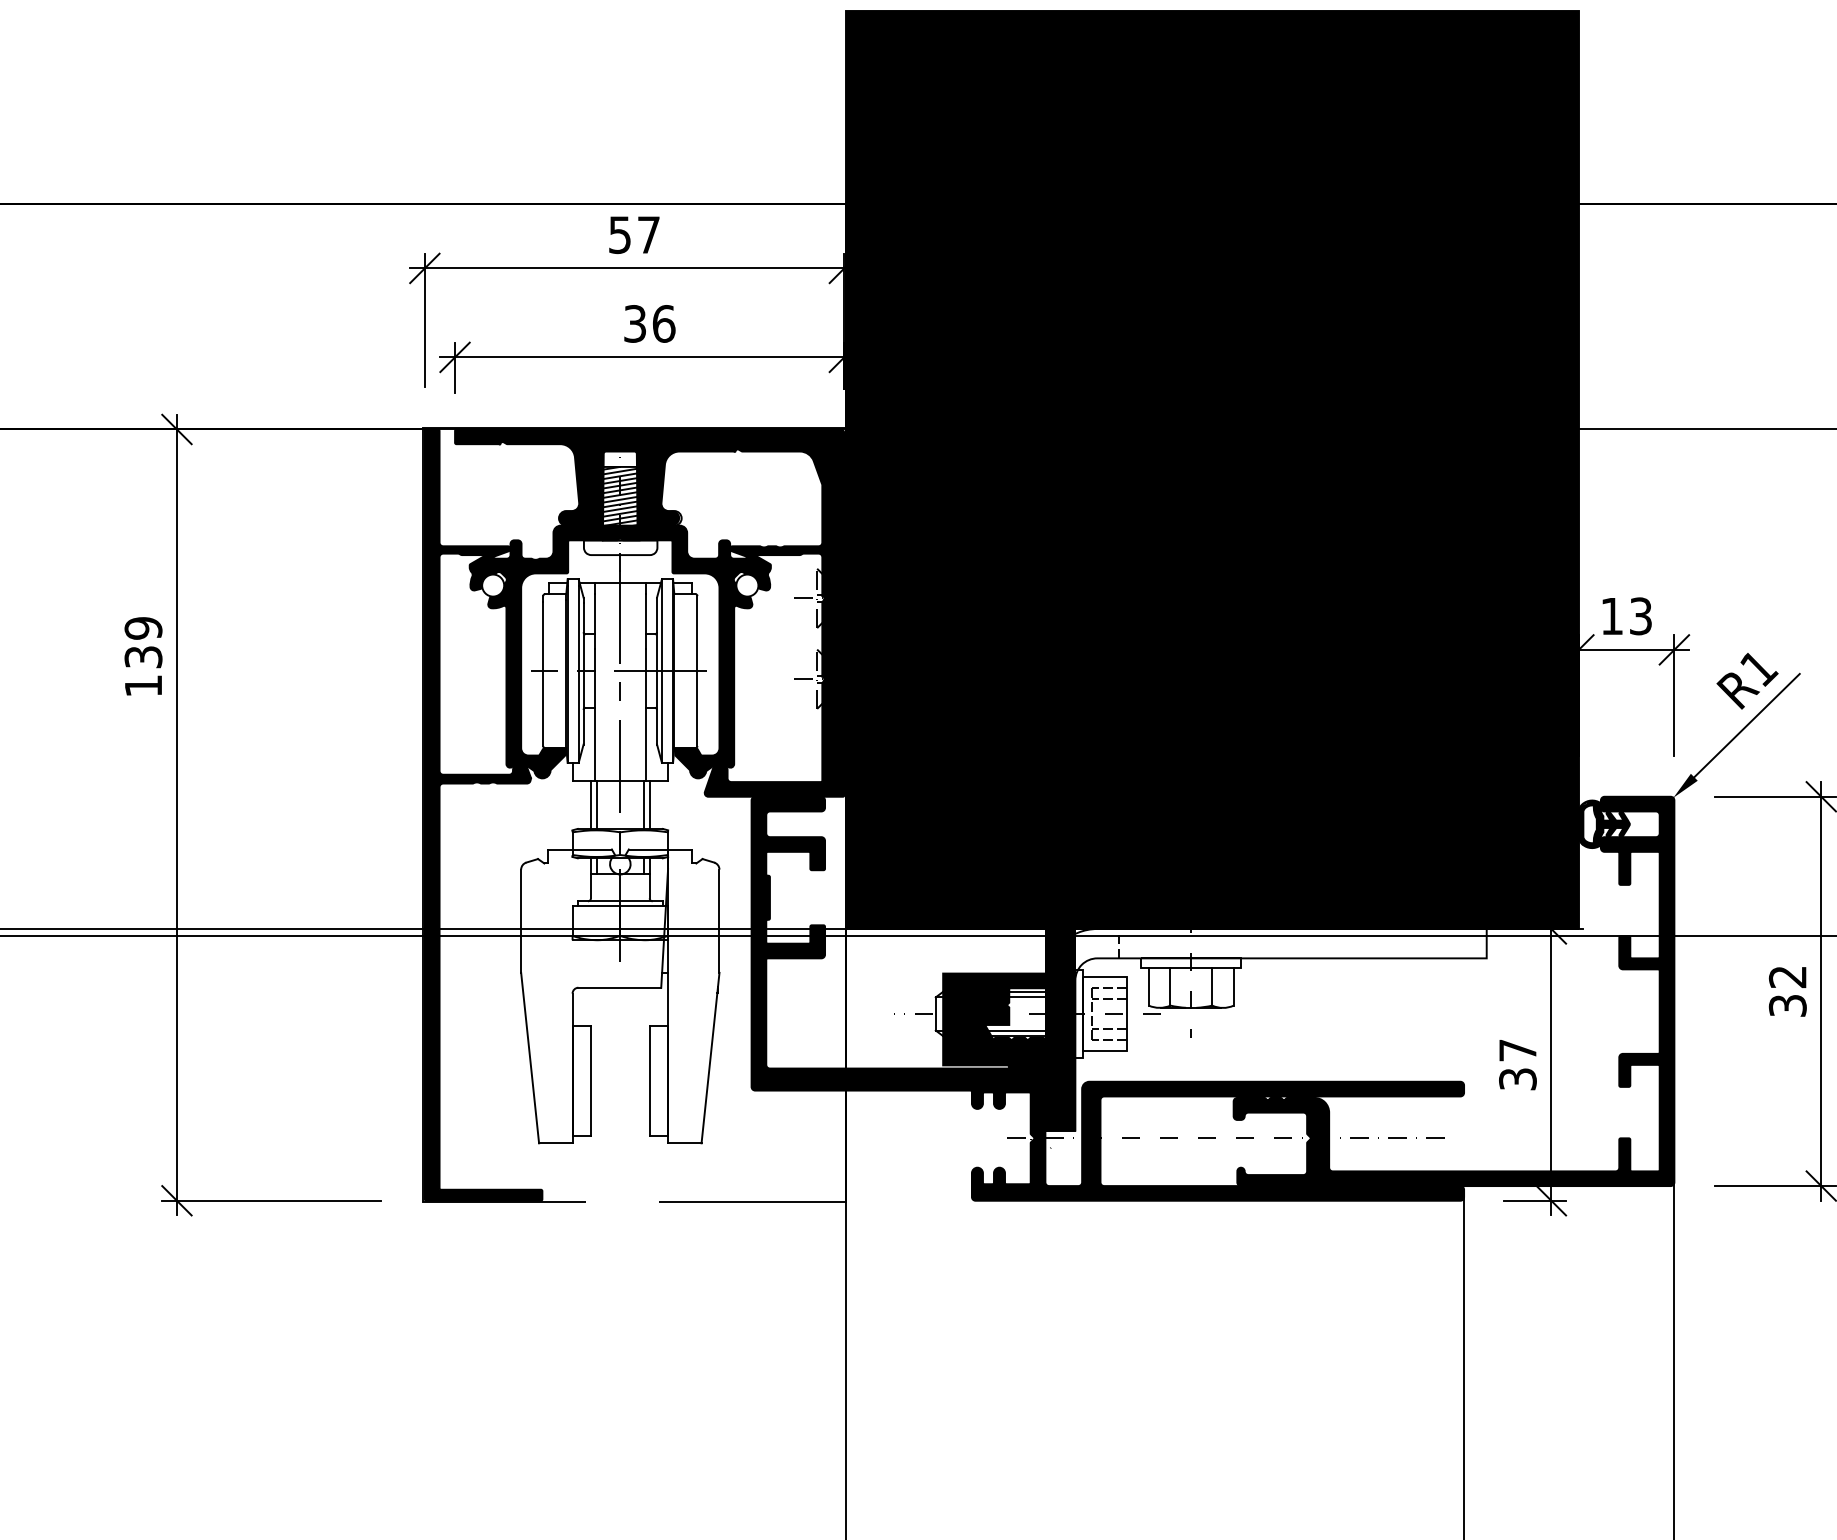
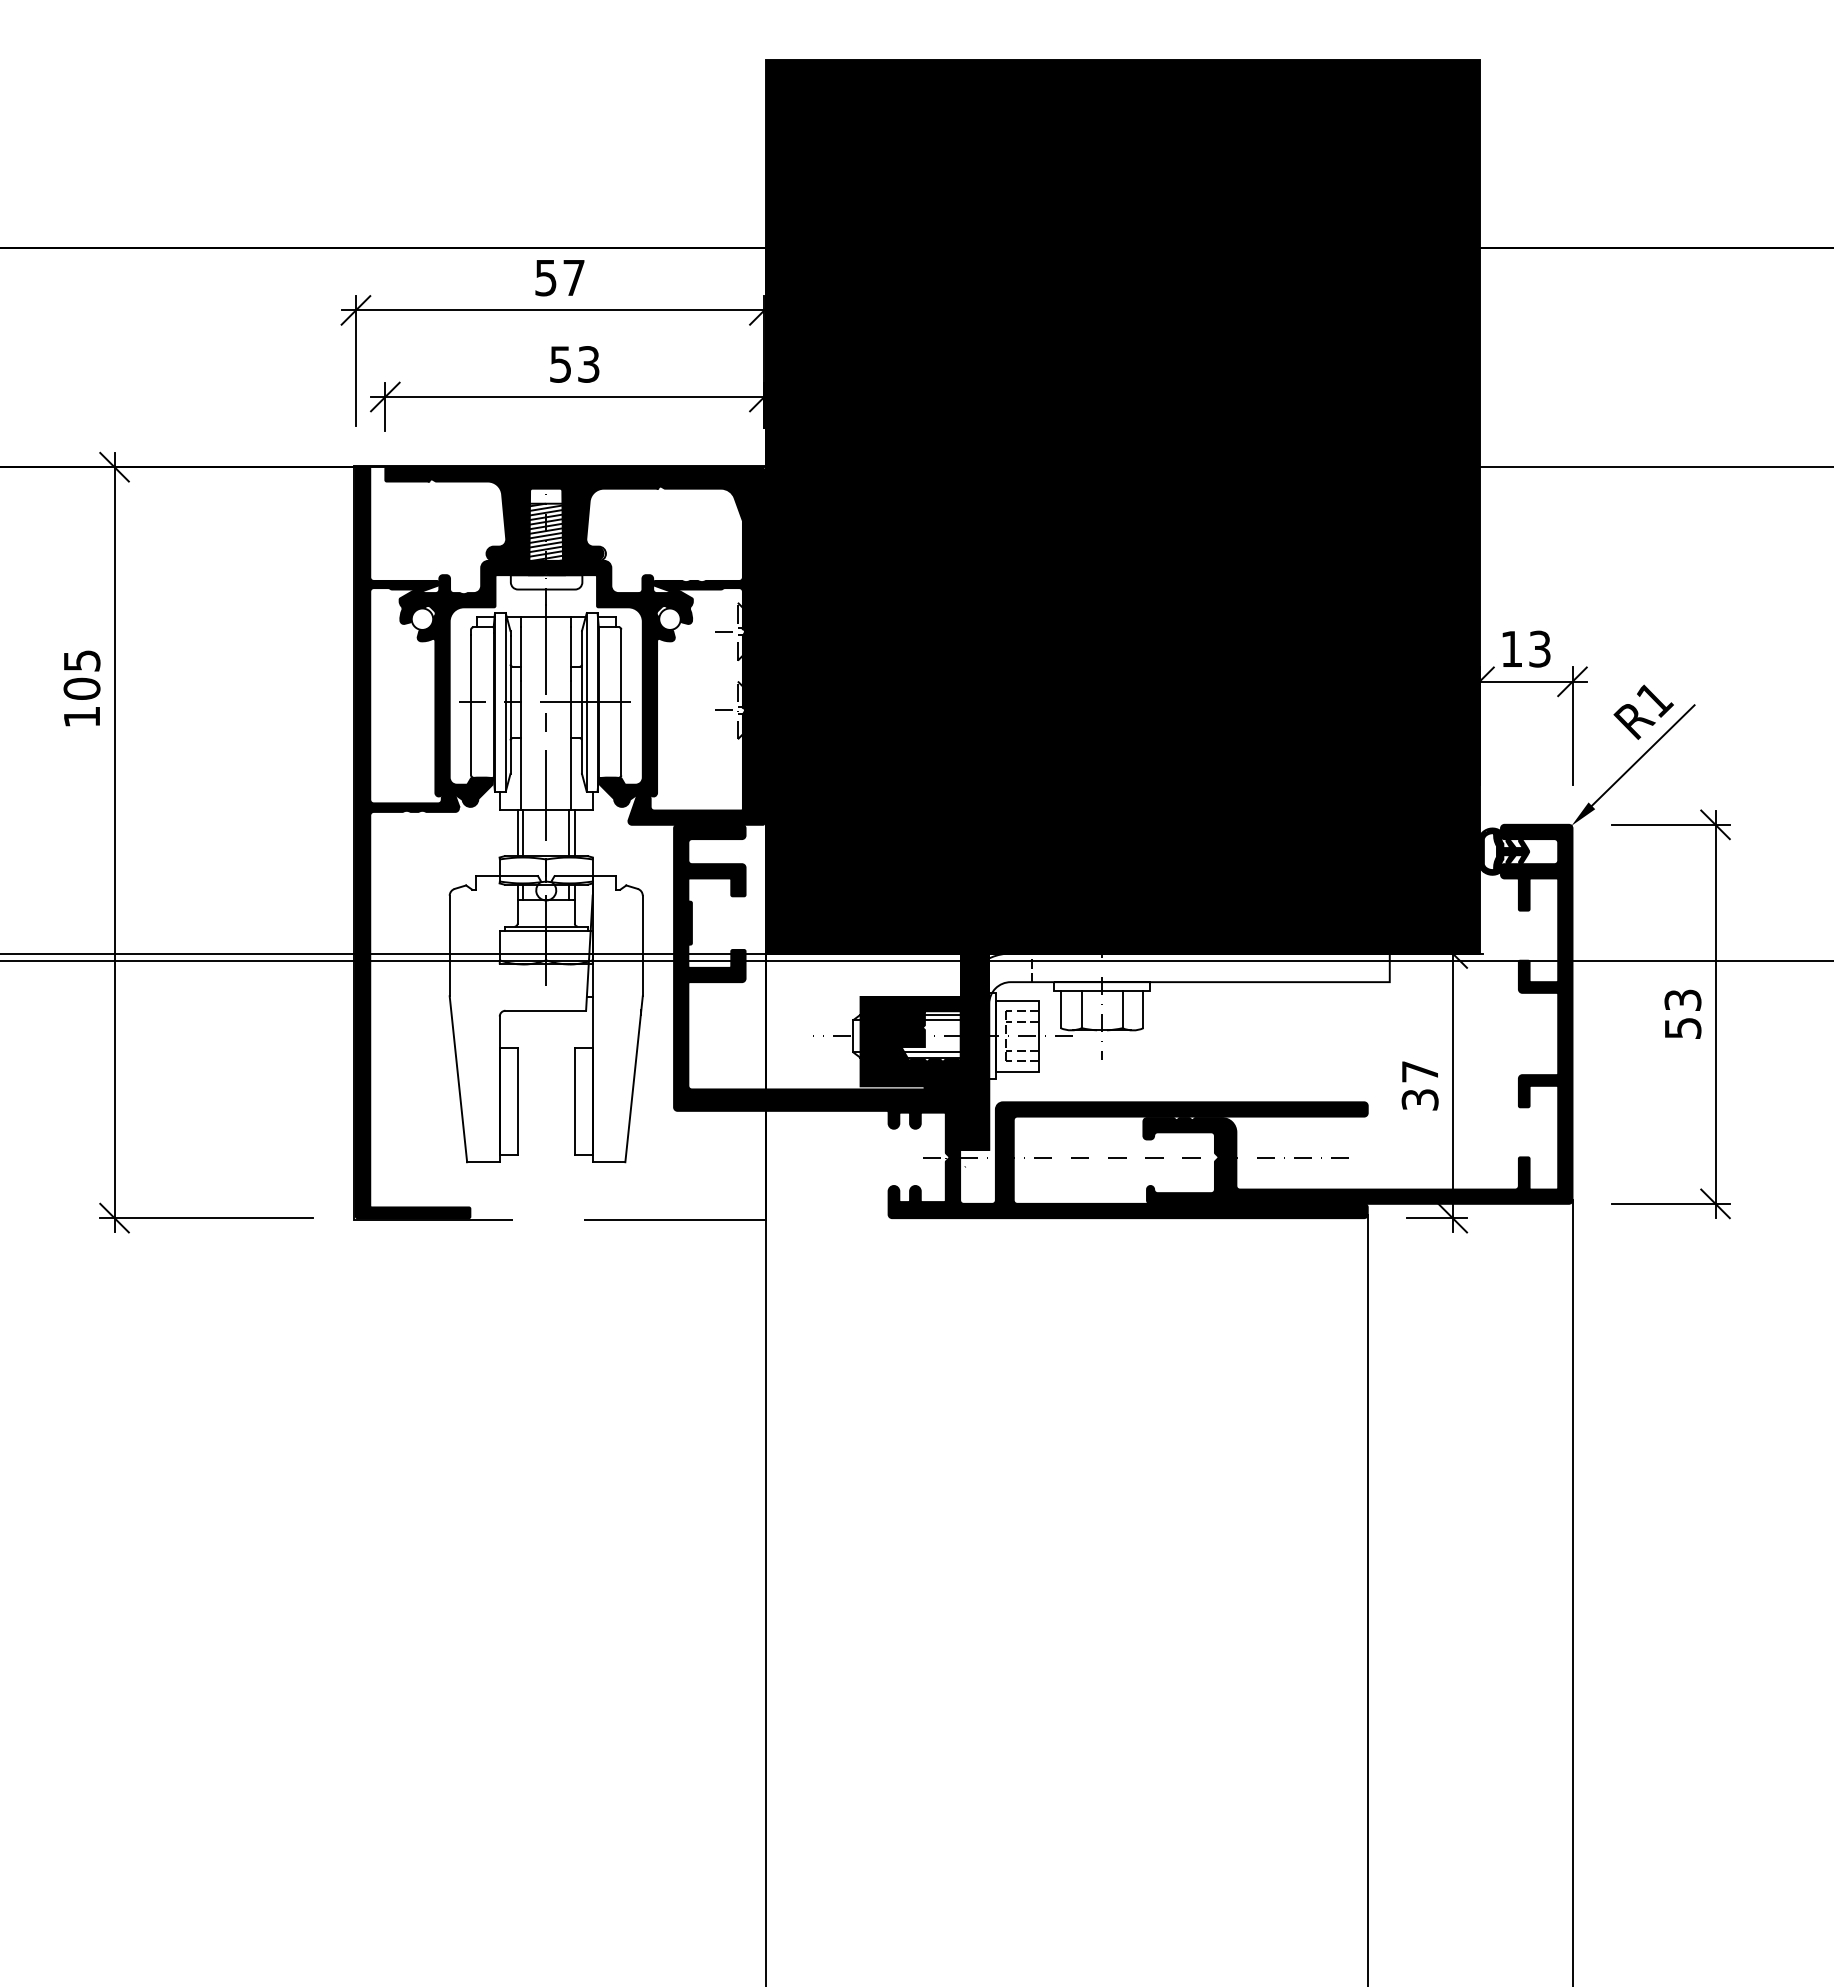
text: (650, 323) -> (575, 364), 36 -> 53
text: (142, 642) -> (81, 674), 139 -> 105
text: (1787, 990) -> (1682, 1013), 32 -> 53

